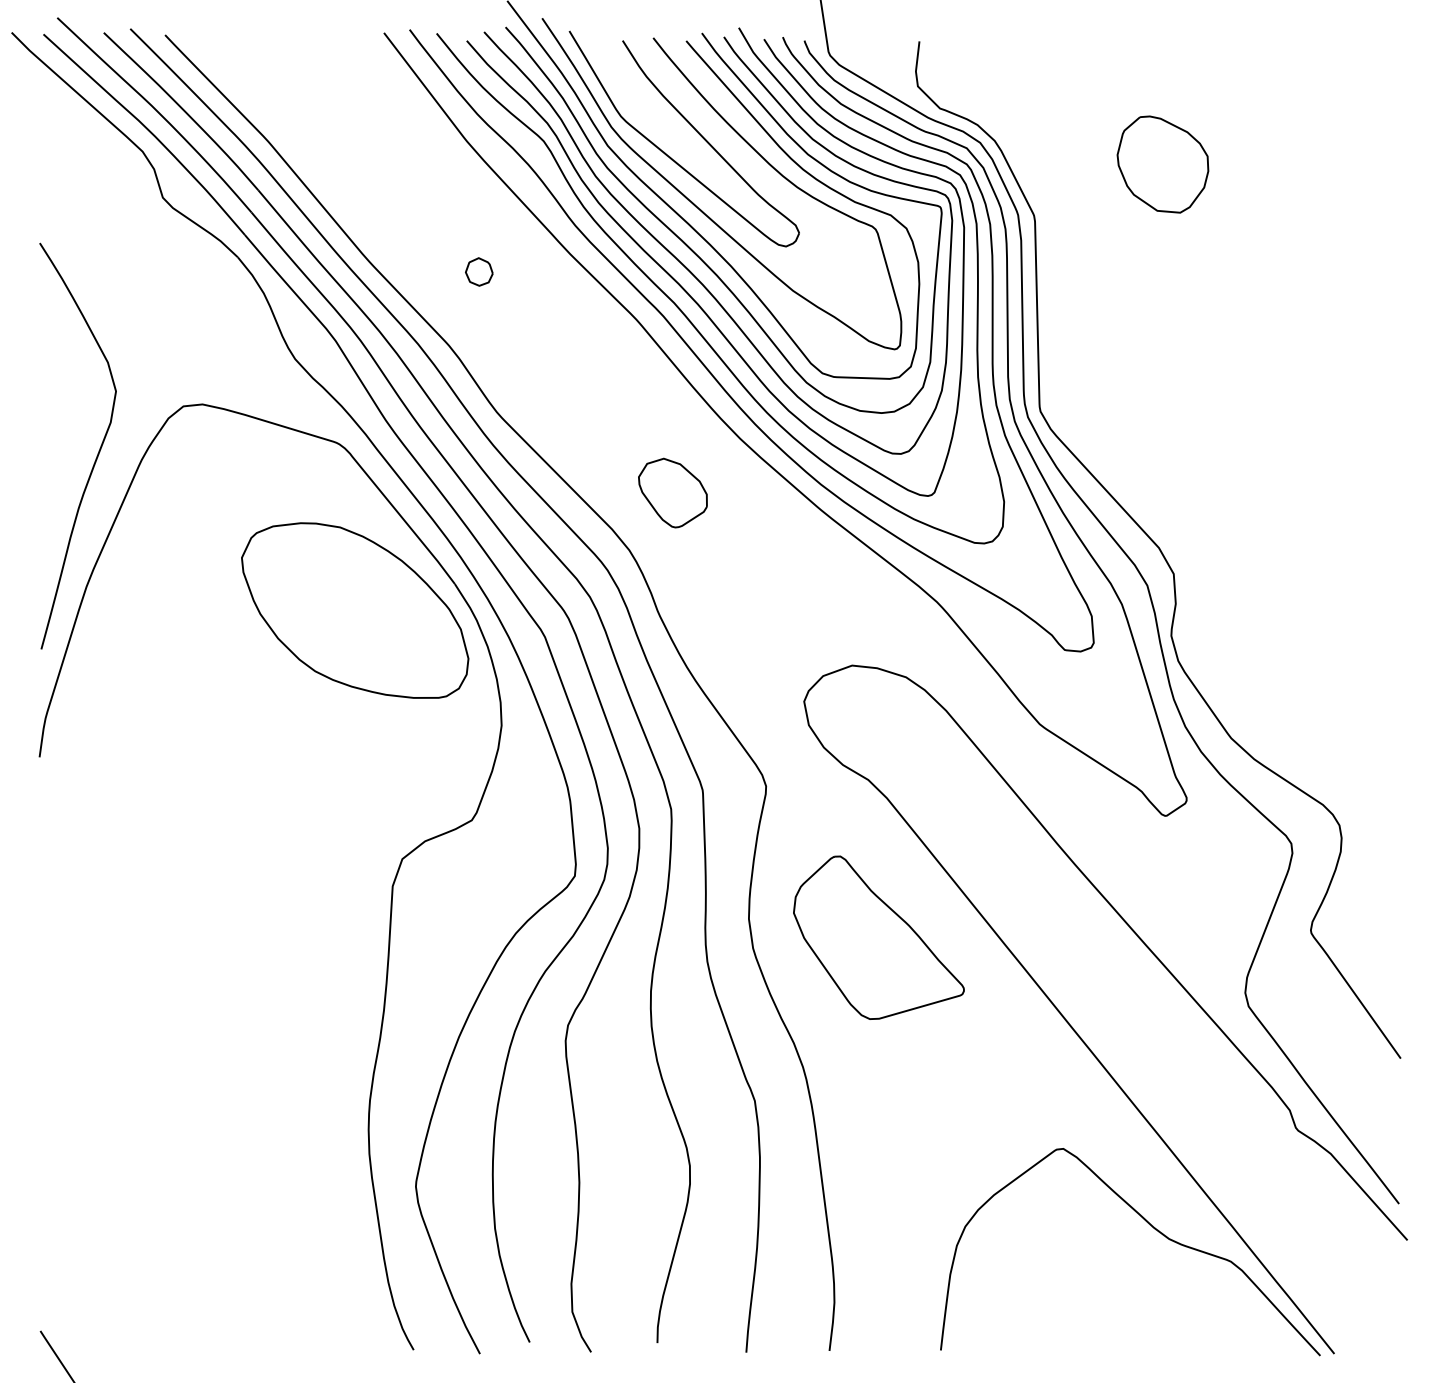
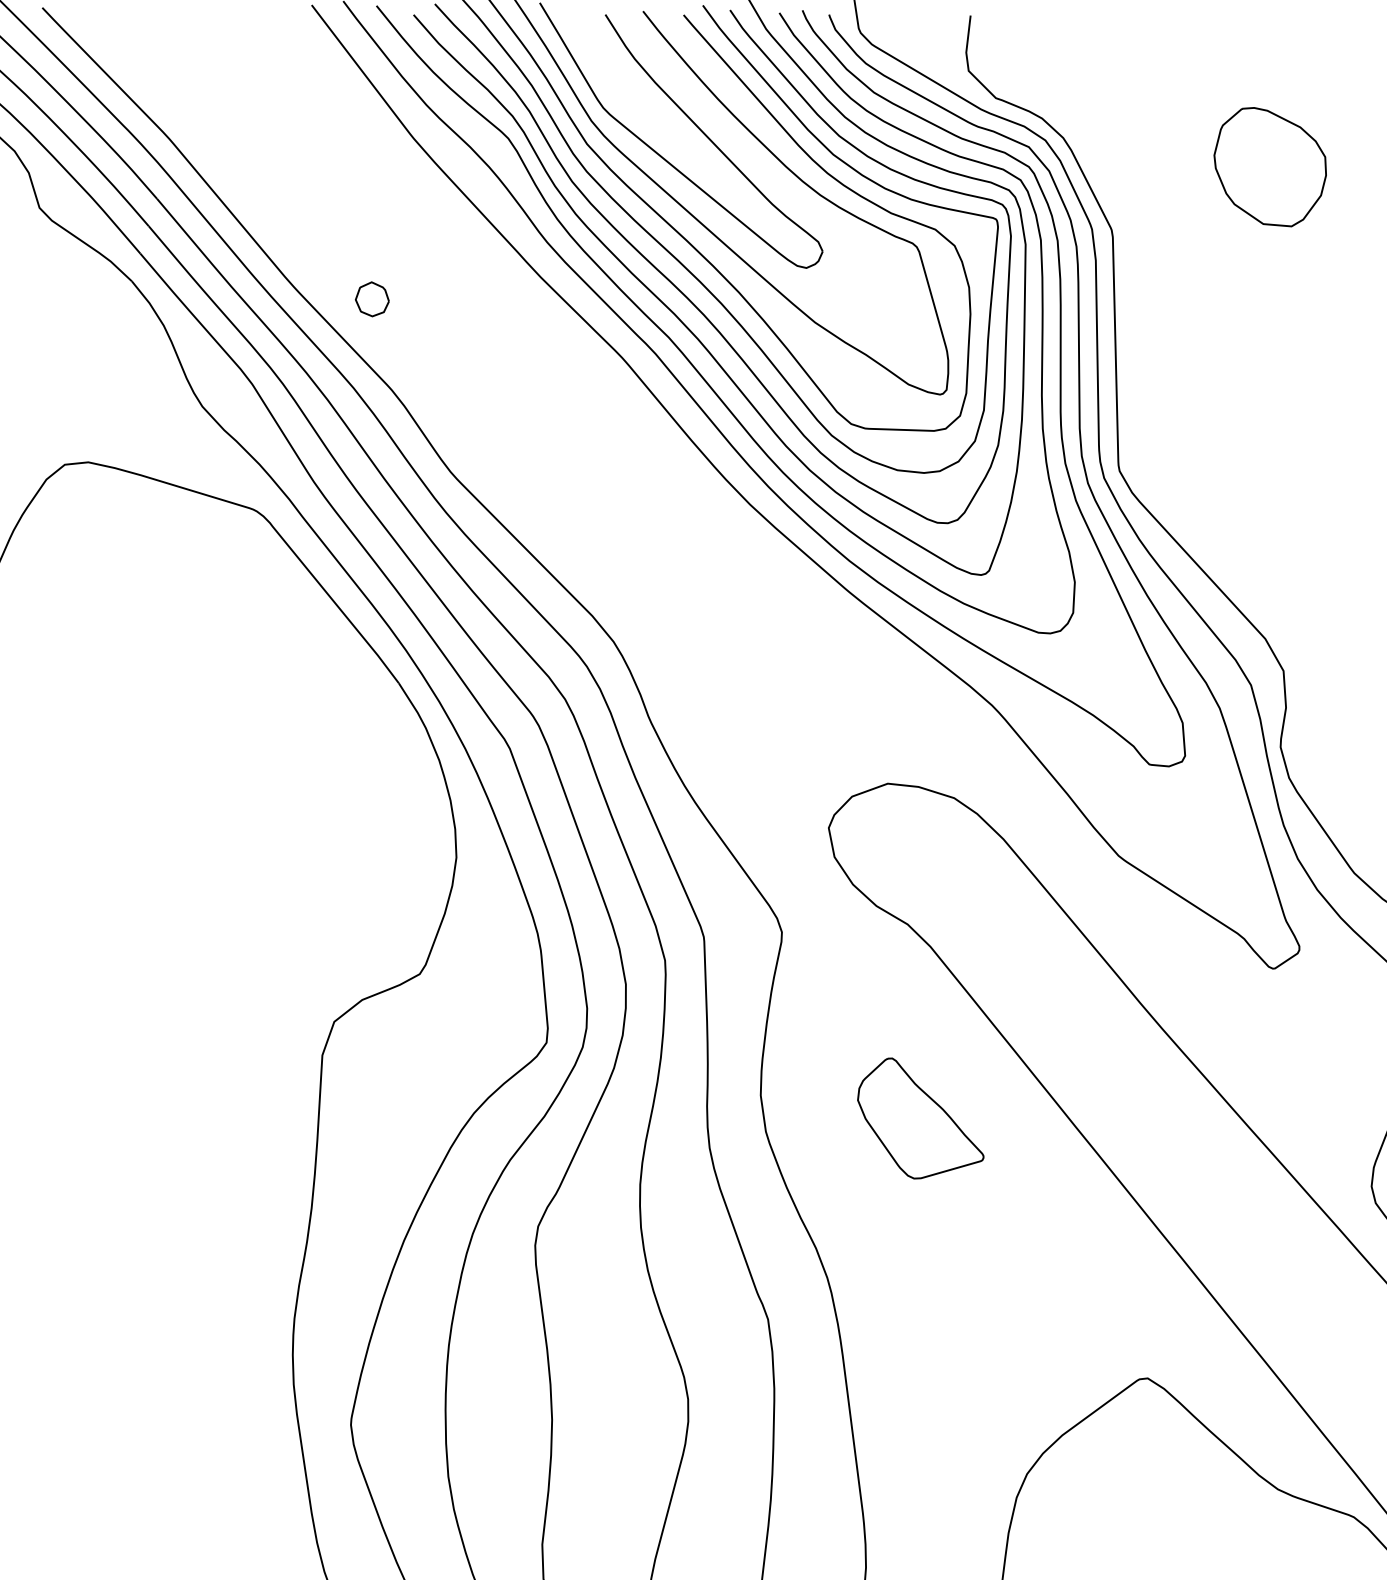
part: (479, 271) -> (372, 298), moved
part: (672, 492) -> (666, 570), removed
part: (355, 610) -> (276, 715), removed
part: (878, 937) -> (920, 1118), size x0.6

